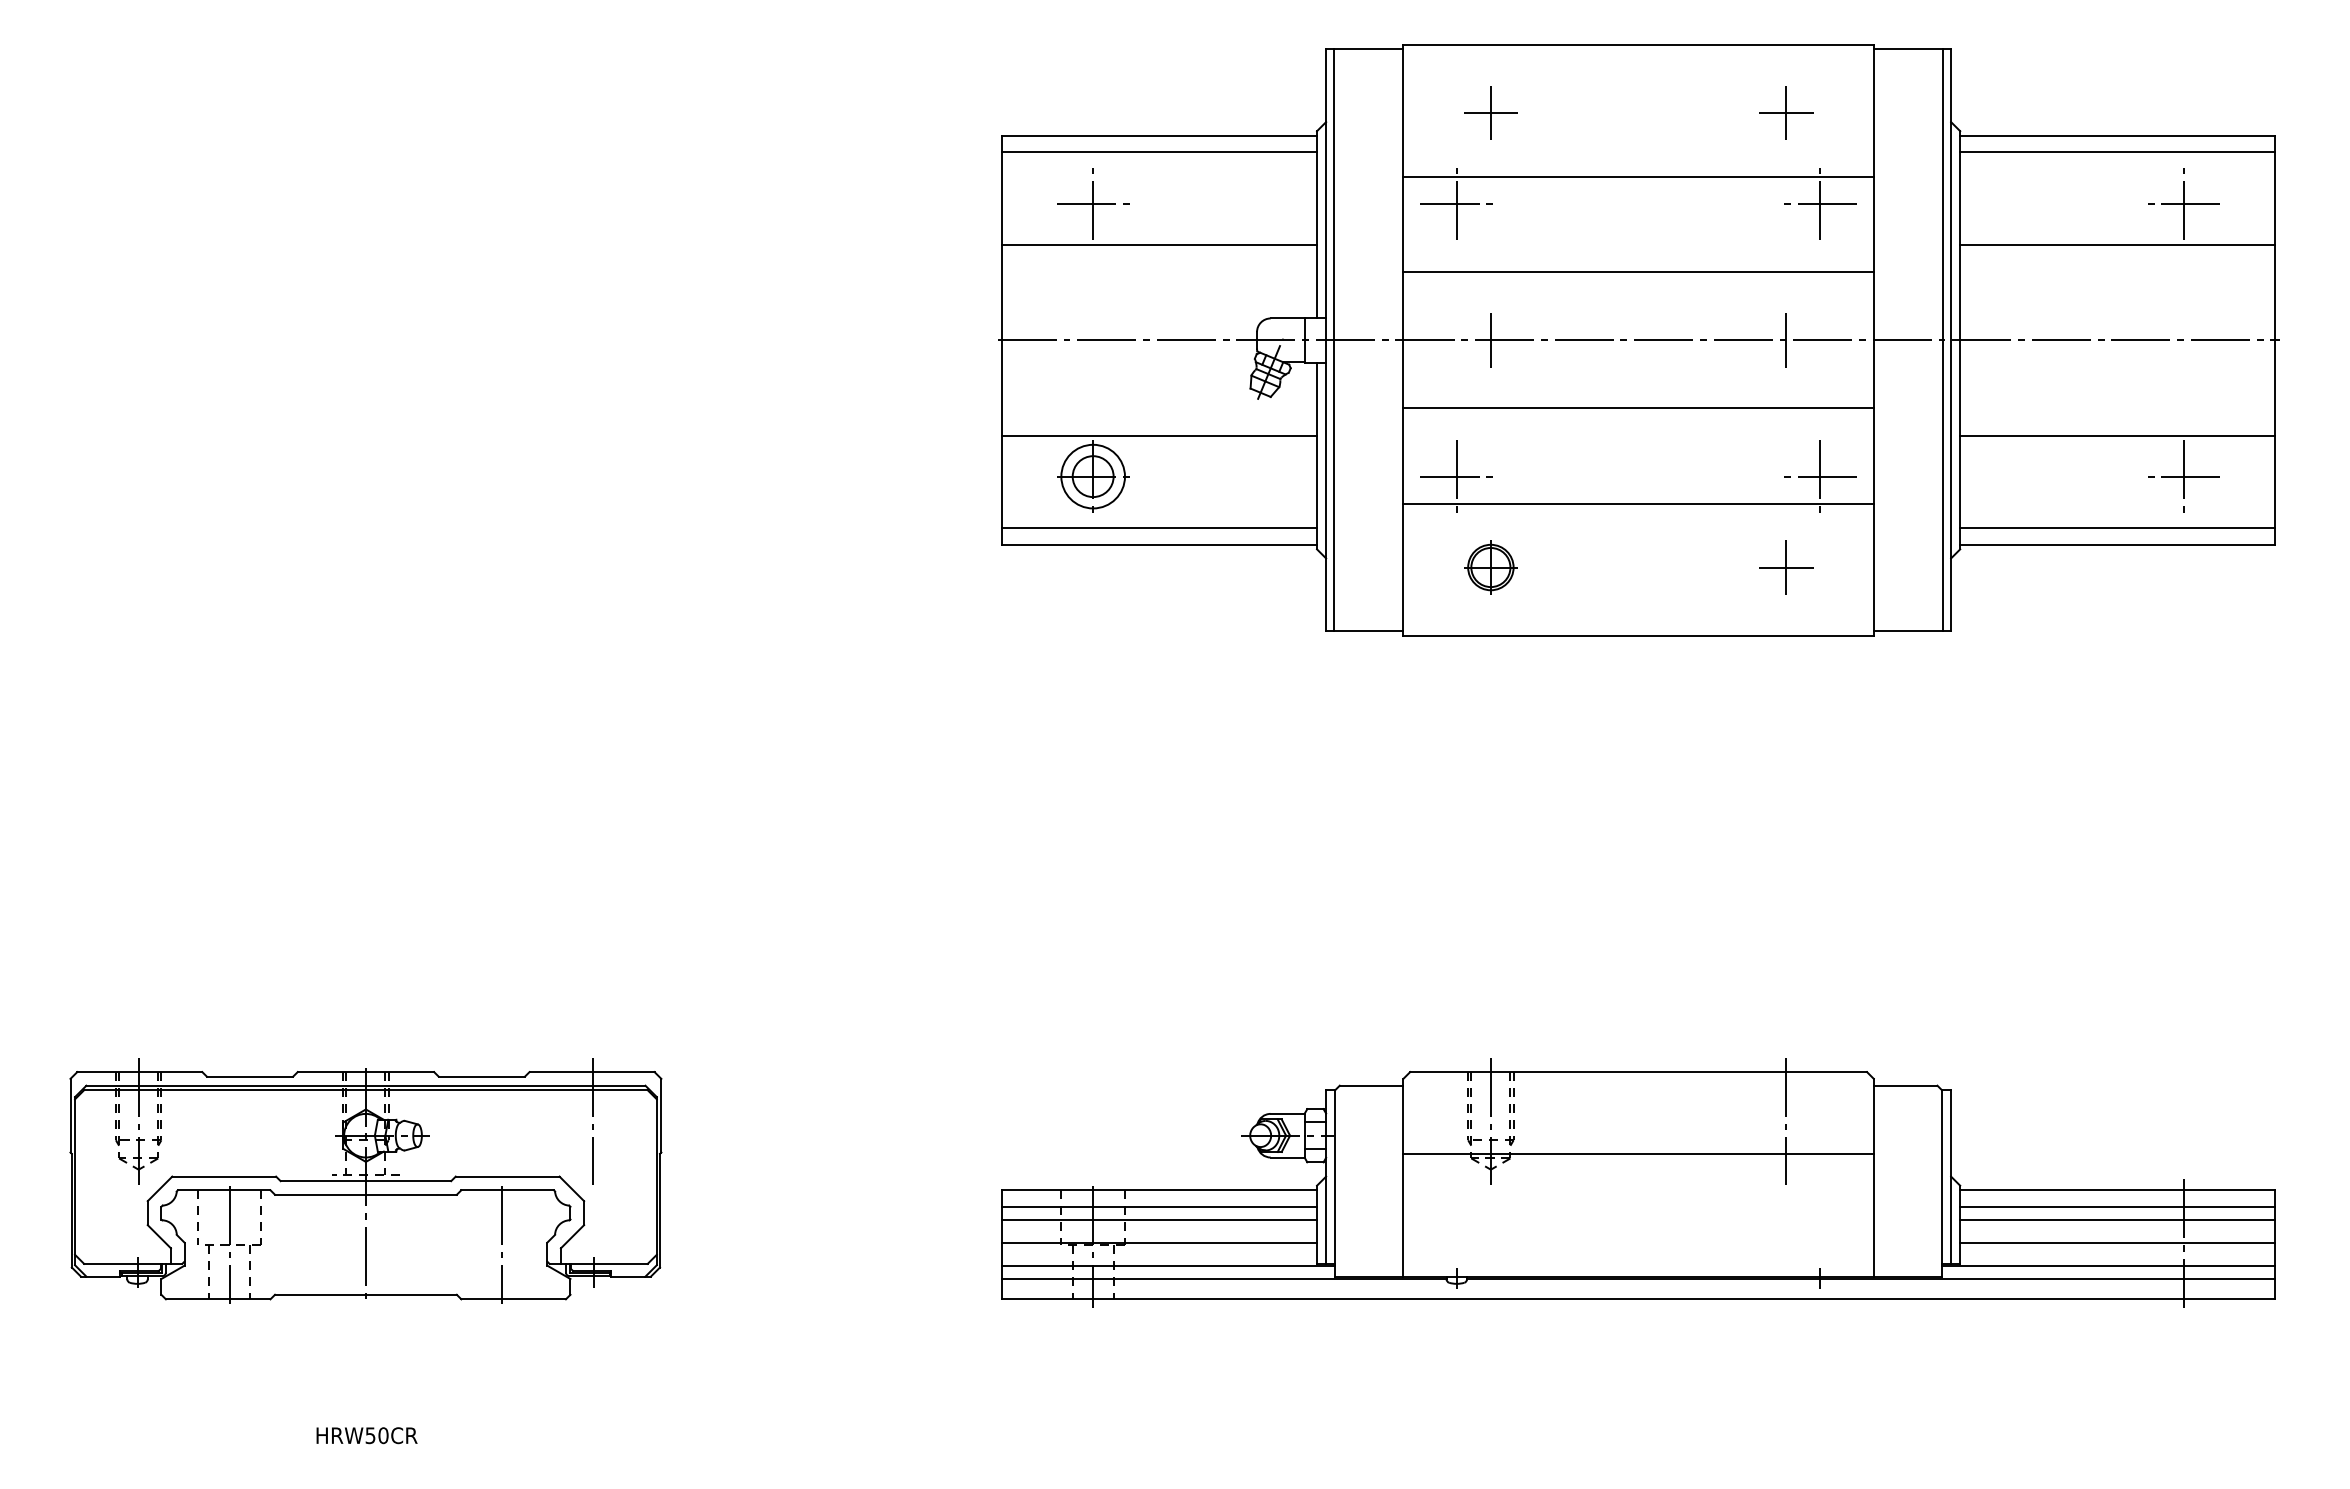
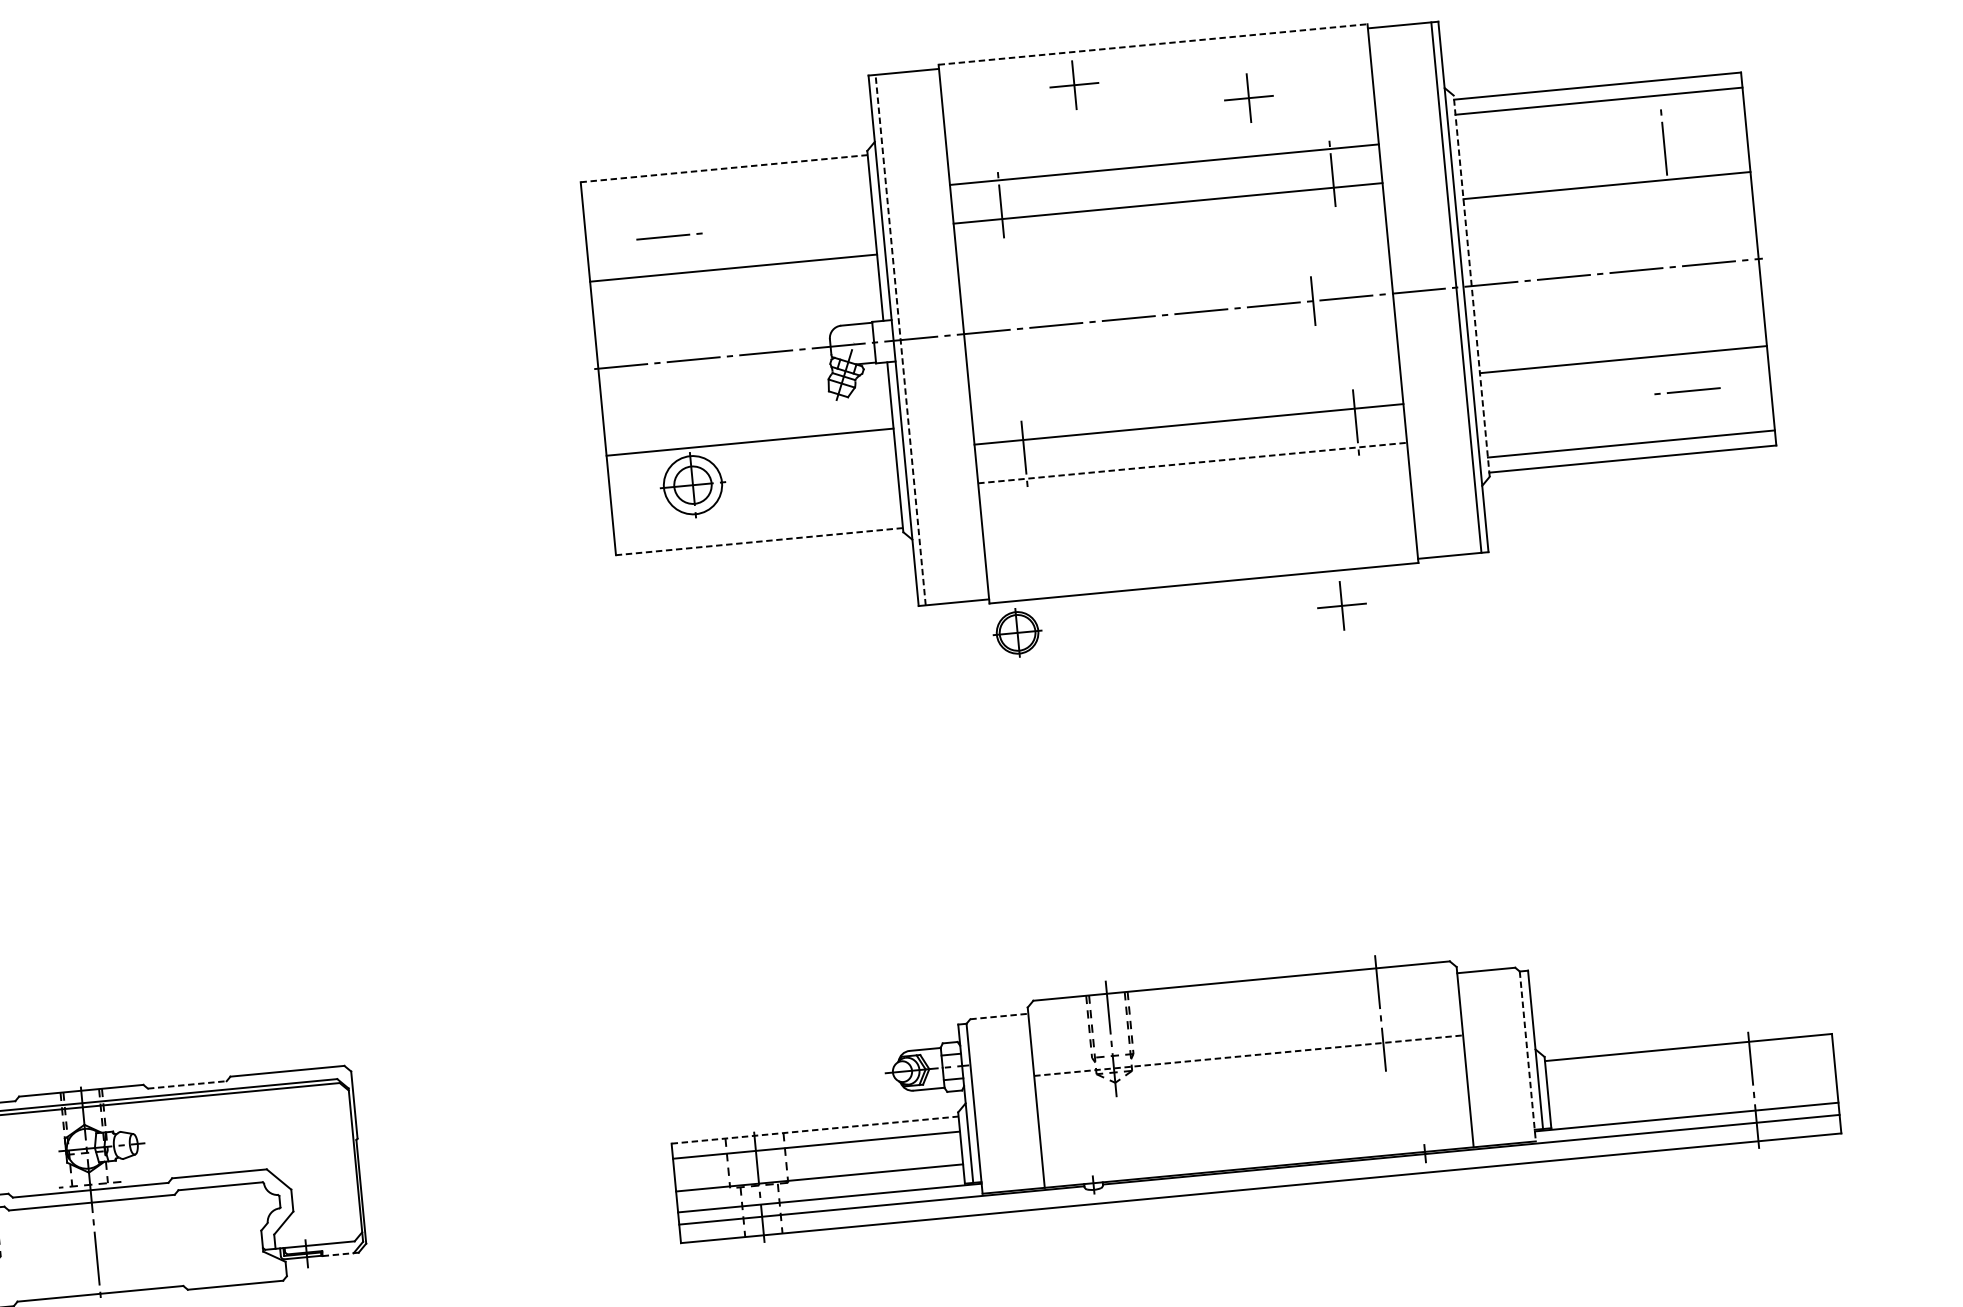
line: (1639, 44) -> (1153, 44), solid -> dashed
part: (1490, 112) -> (1073, 84), moved
part: (1786, 112) -> (1249, 97), moved
line: (1159, 135) -> (724, 168), solid -> dashed
line: (1159, 152) -> (725, 183), removed
line: (1093, 203) -> (669, 236), removed
line: (1456, 203) -> (1000, 204), removed
line: (1820, 203) -> (1332, 173), removed
line: (2183, 203) -> (1663, 142), removed
line: (1638, 272) -> (1168, 203), moved
line: (1960, 339) -> (1471, 285), solid -> dashed
line: (1333, 340) -> (900, 340), solid -> dashed
line: (1490, 340) -> (1043, 326), removed
line: (1638, 408) -> (1188, 424), moved
line: (1456, 476) -> (1024, 453), removed
line: (1820, 476) -> (1356, 422), removed
line: (2184, 476) -> (1687, 391), removed
line: (1639, 503) -> (1193, 462), solid -> dashed
line: (1159, 528) -> (757, 526), removed
line: (1159, 544) -> (759, 541), solid -> dashed
part: (1490, 567) -> (1017, 632), moved
part: (1786, 567) -> (1342, 605), moved
line: (482, 1076) -> (187, 1084), solid -> dashed
line: (1371, 1085) -> (999, 1016), solid -> dashed
line: (593, 1121) -> (292, 1116), removed
line: (1639, 1153) -> (1249, 1055), solid -> dashed
line: (1942, 1183) -> (1528, 1056), solid -> dashed
line: (1160, 1190) -> (815, 1130), solid -> dashed
line: (2117, 1206) -> (1689, 1062), removed
line: (1159, 1219) -> (817, 1156), removed
line: (2117, 1219) -> (1690, 1074), removed
line: (2117, 1242) -> (1692, 1095), removed
line: (502, 1244) -> (220, 1236), removed
line: (628, 1276) -> (338, 1254), solid -> dashed

